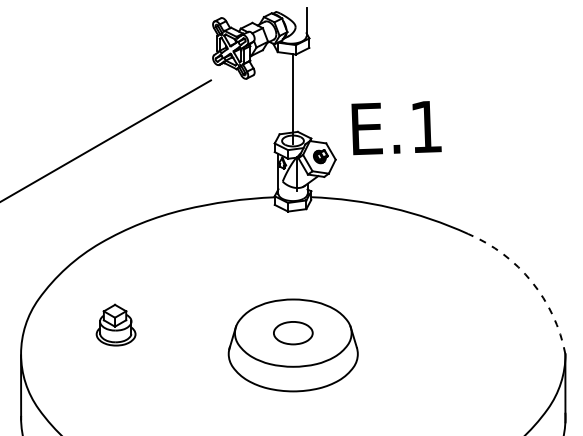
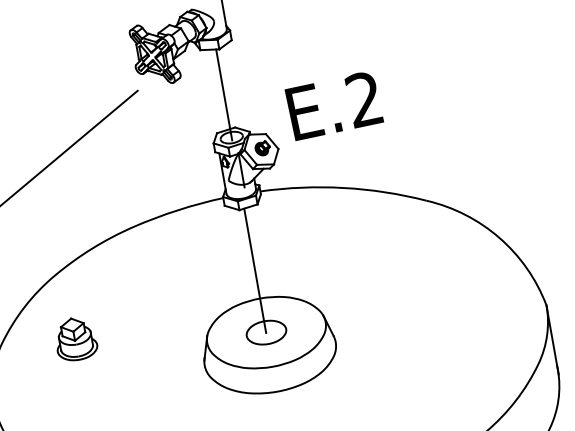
text: (425, 126) -> (363, 99), E.1 -> E.2
line: (292, 272) -> (254, 271), added
line: (531, 281) -> (499, 237), dashed -> solid
part: (115, 324) -> (75, 338), moved

